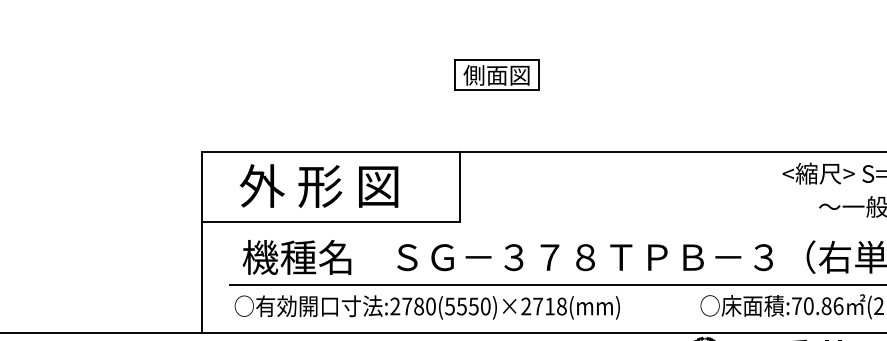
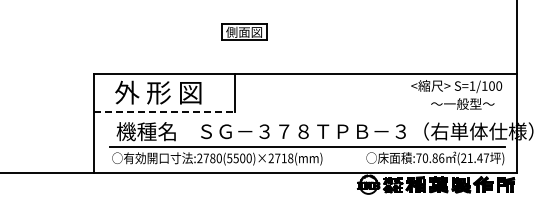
part: (497, 73) -> (244, 31), moved
line: (332, 222) -> (165, 112), solid -> dashed
text: (473, 306) -> (242, 158), :2780(5550)×2718(mm) -> :2780(5500)×2718(mm)

